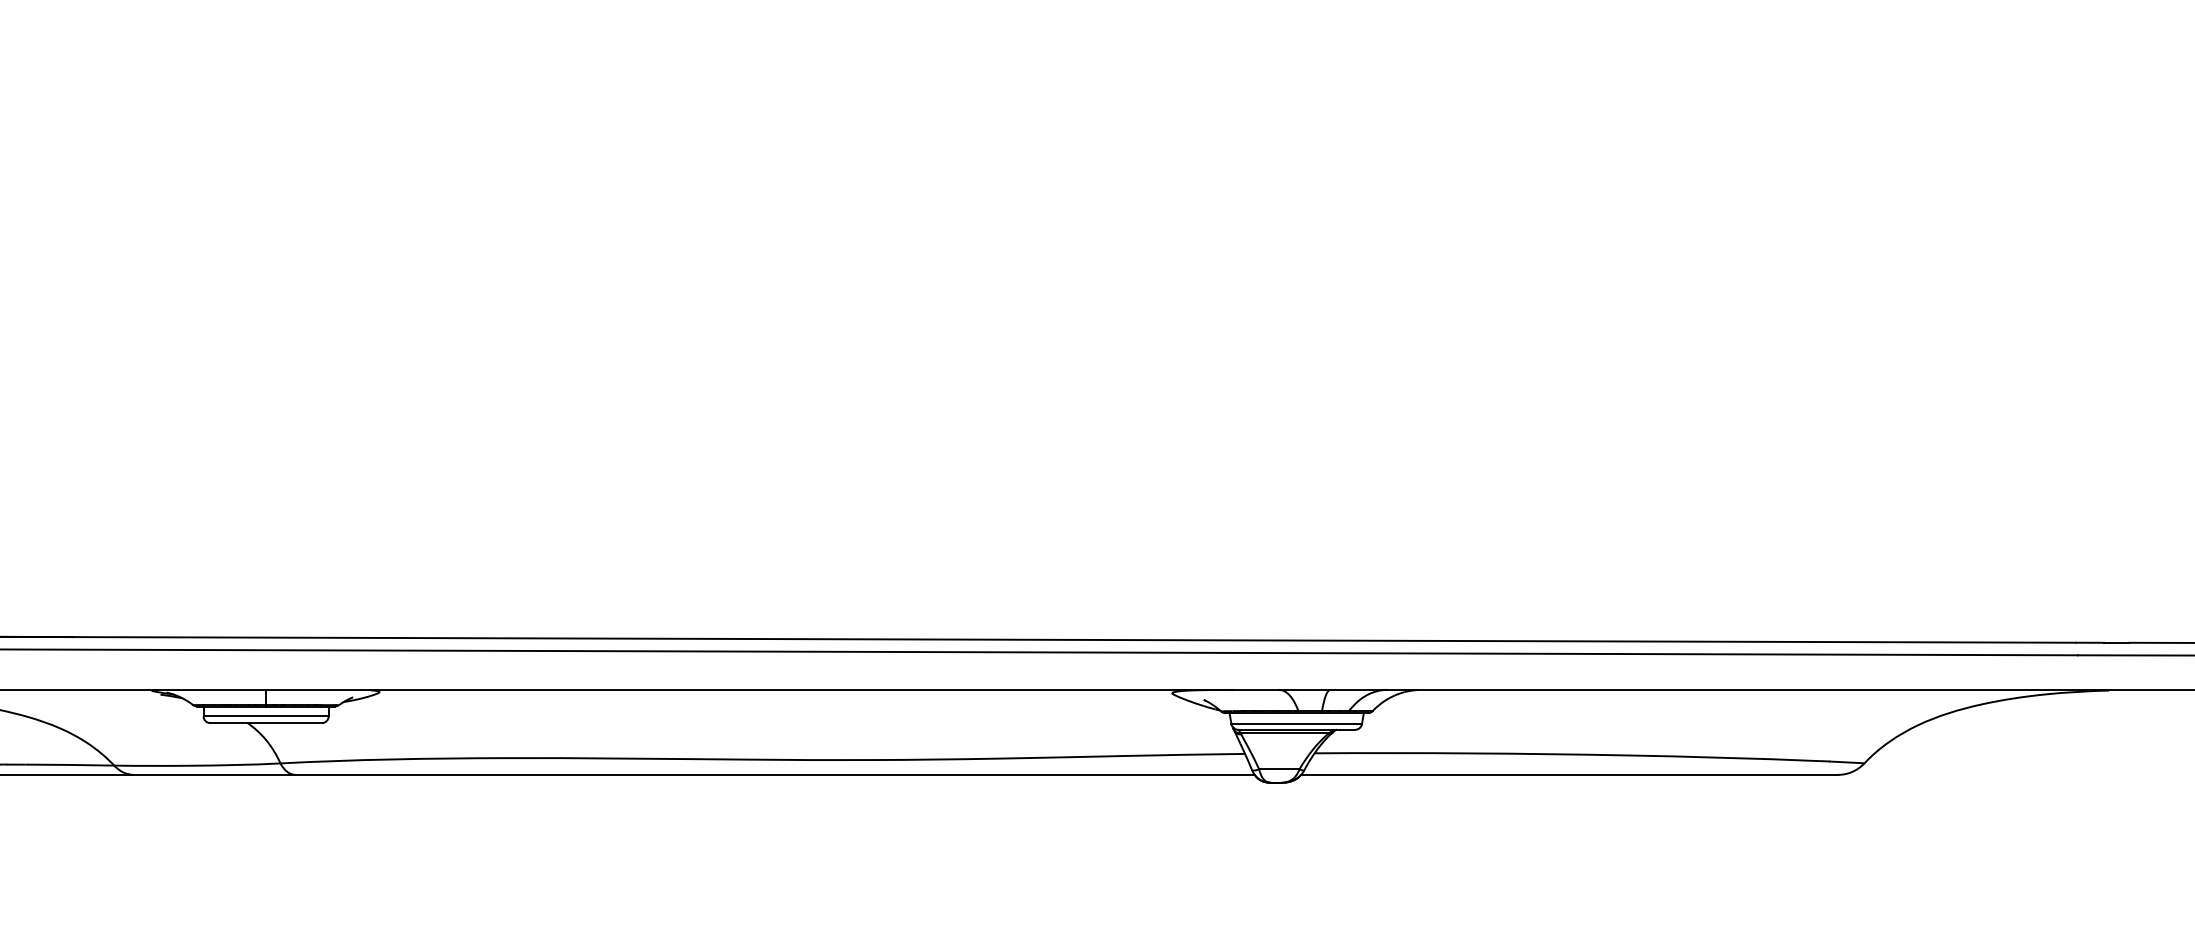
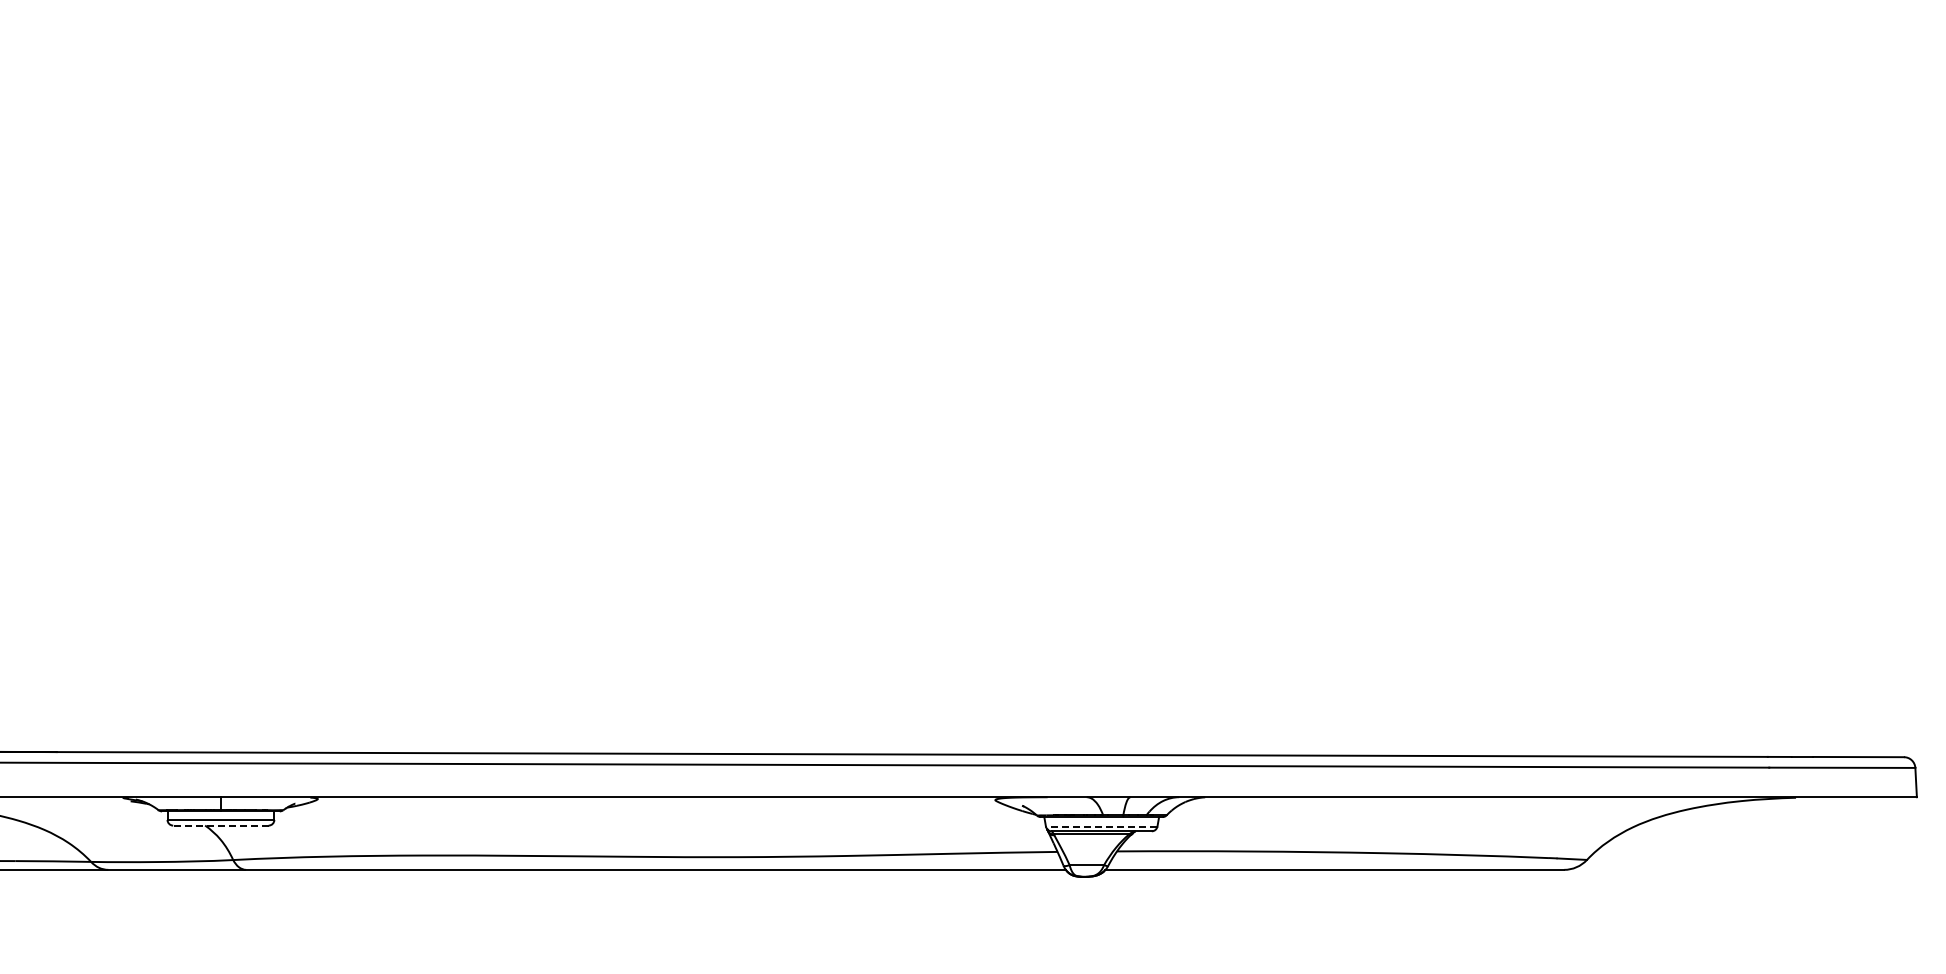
line: (265, 722) -> (220, 825), solid -> dashed
line: (1296, 724) -> (1101, 826), solid -> dashed

